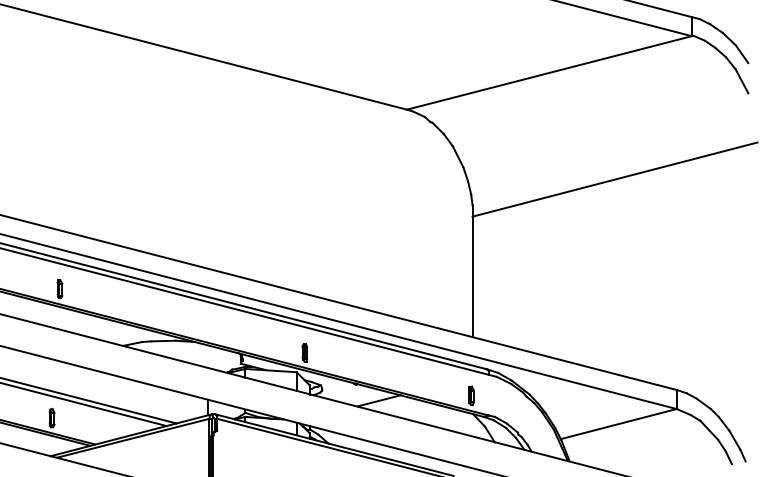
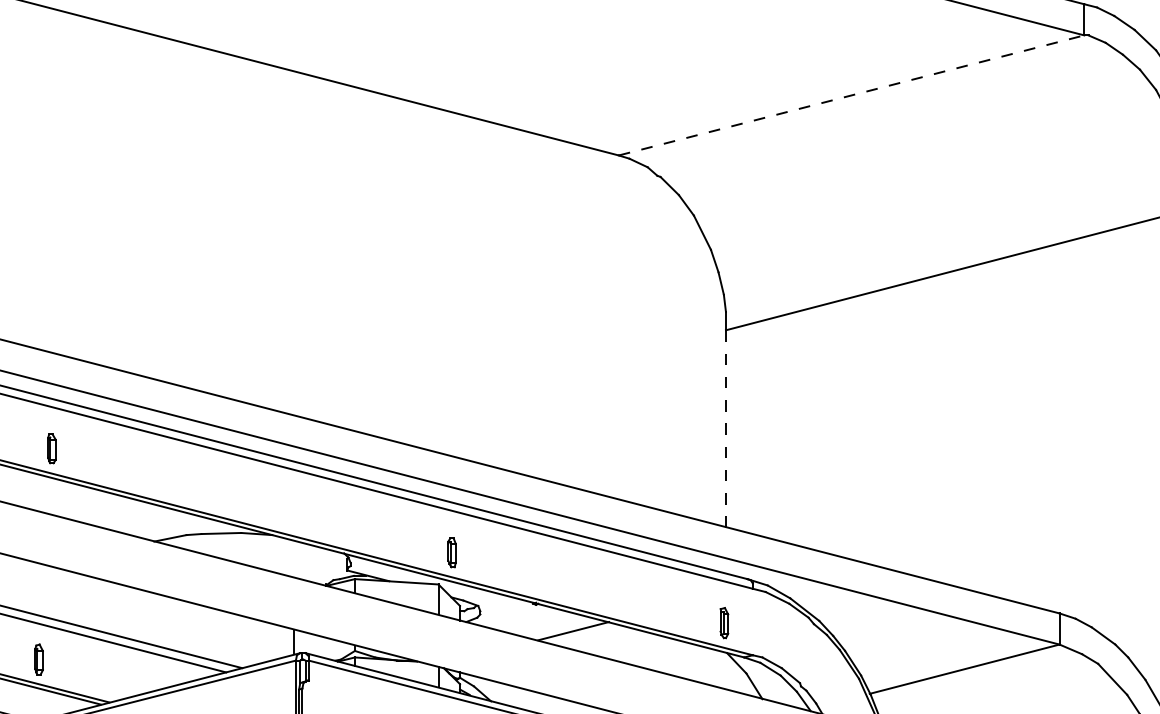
line: (549, 72) -> (851, 94), solid -> dashed
line: (472, 277) -> (725, 429), solid -> dashed

